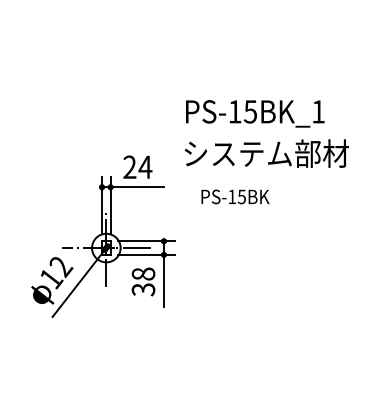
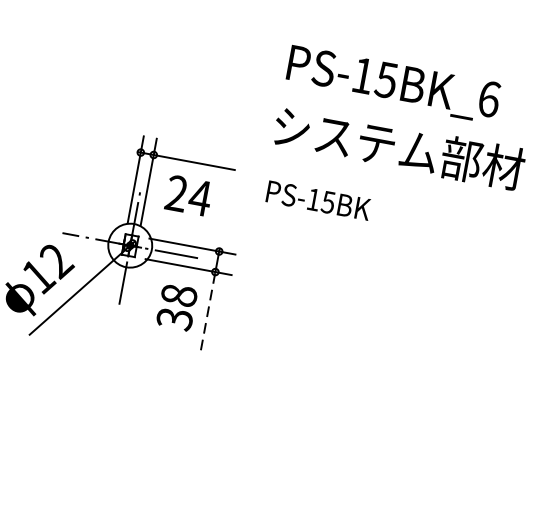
text: (318, 111) -> (489, 98), PS-15BK_1 -> PS-15BK_6
text: (137, 166) -> (188, 194), moved
text: (235, 196) -> (318, 199), moved
line: (163, 281) -> (207, 312), solid -> dashed

